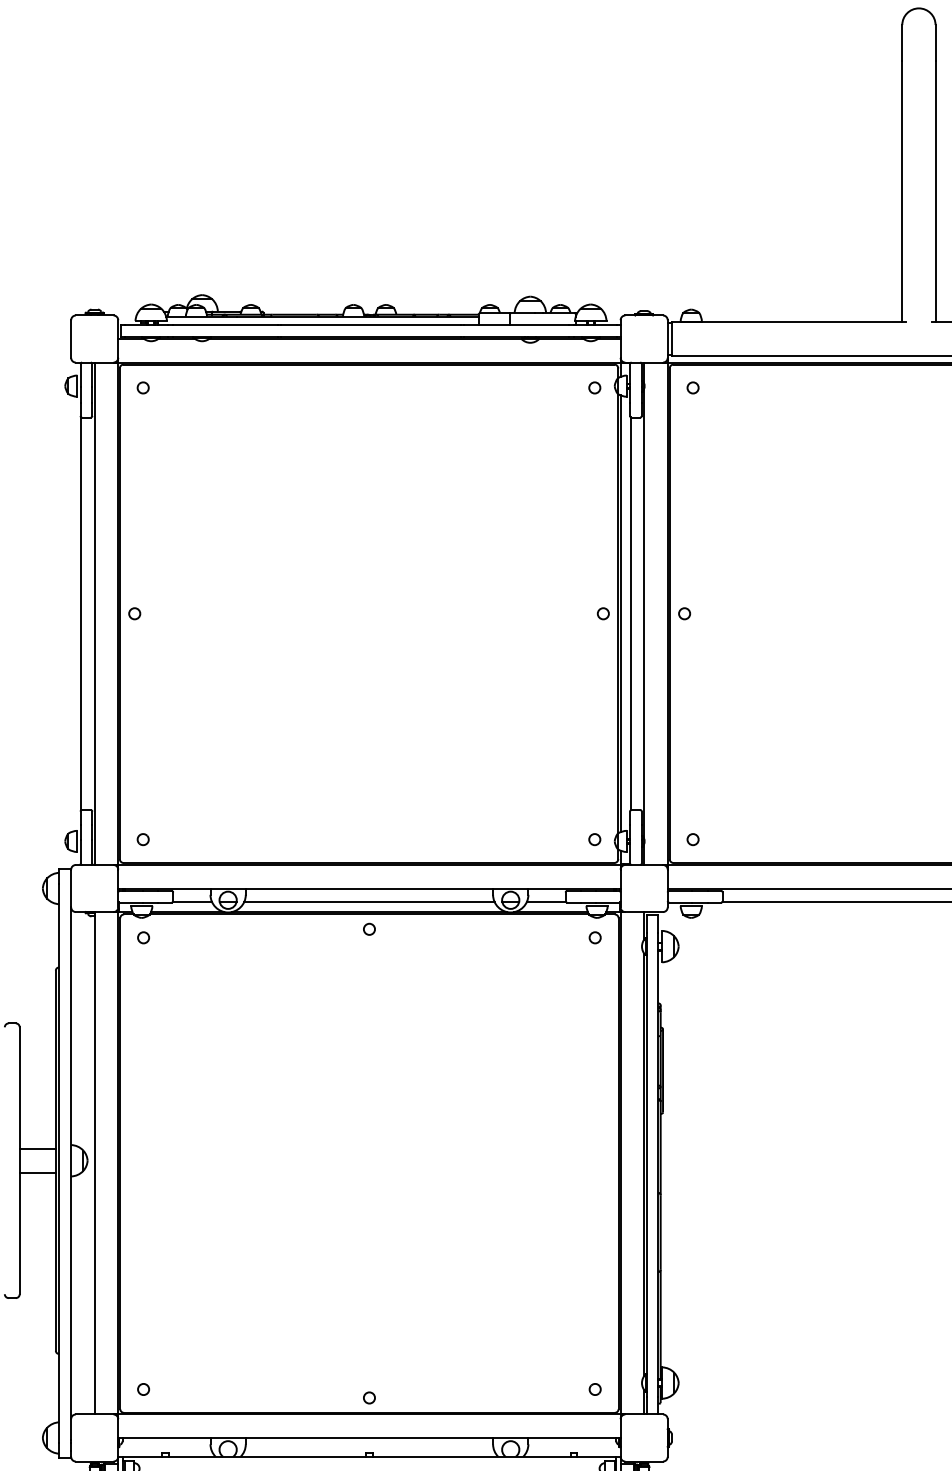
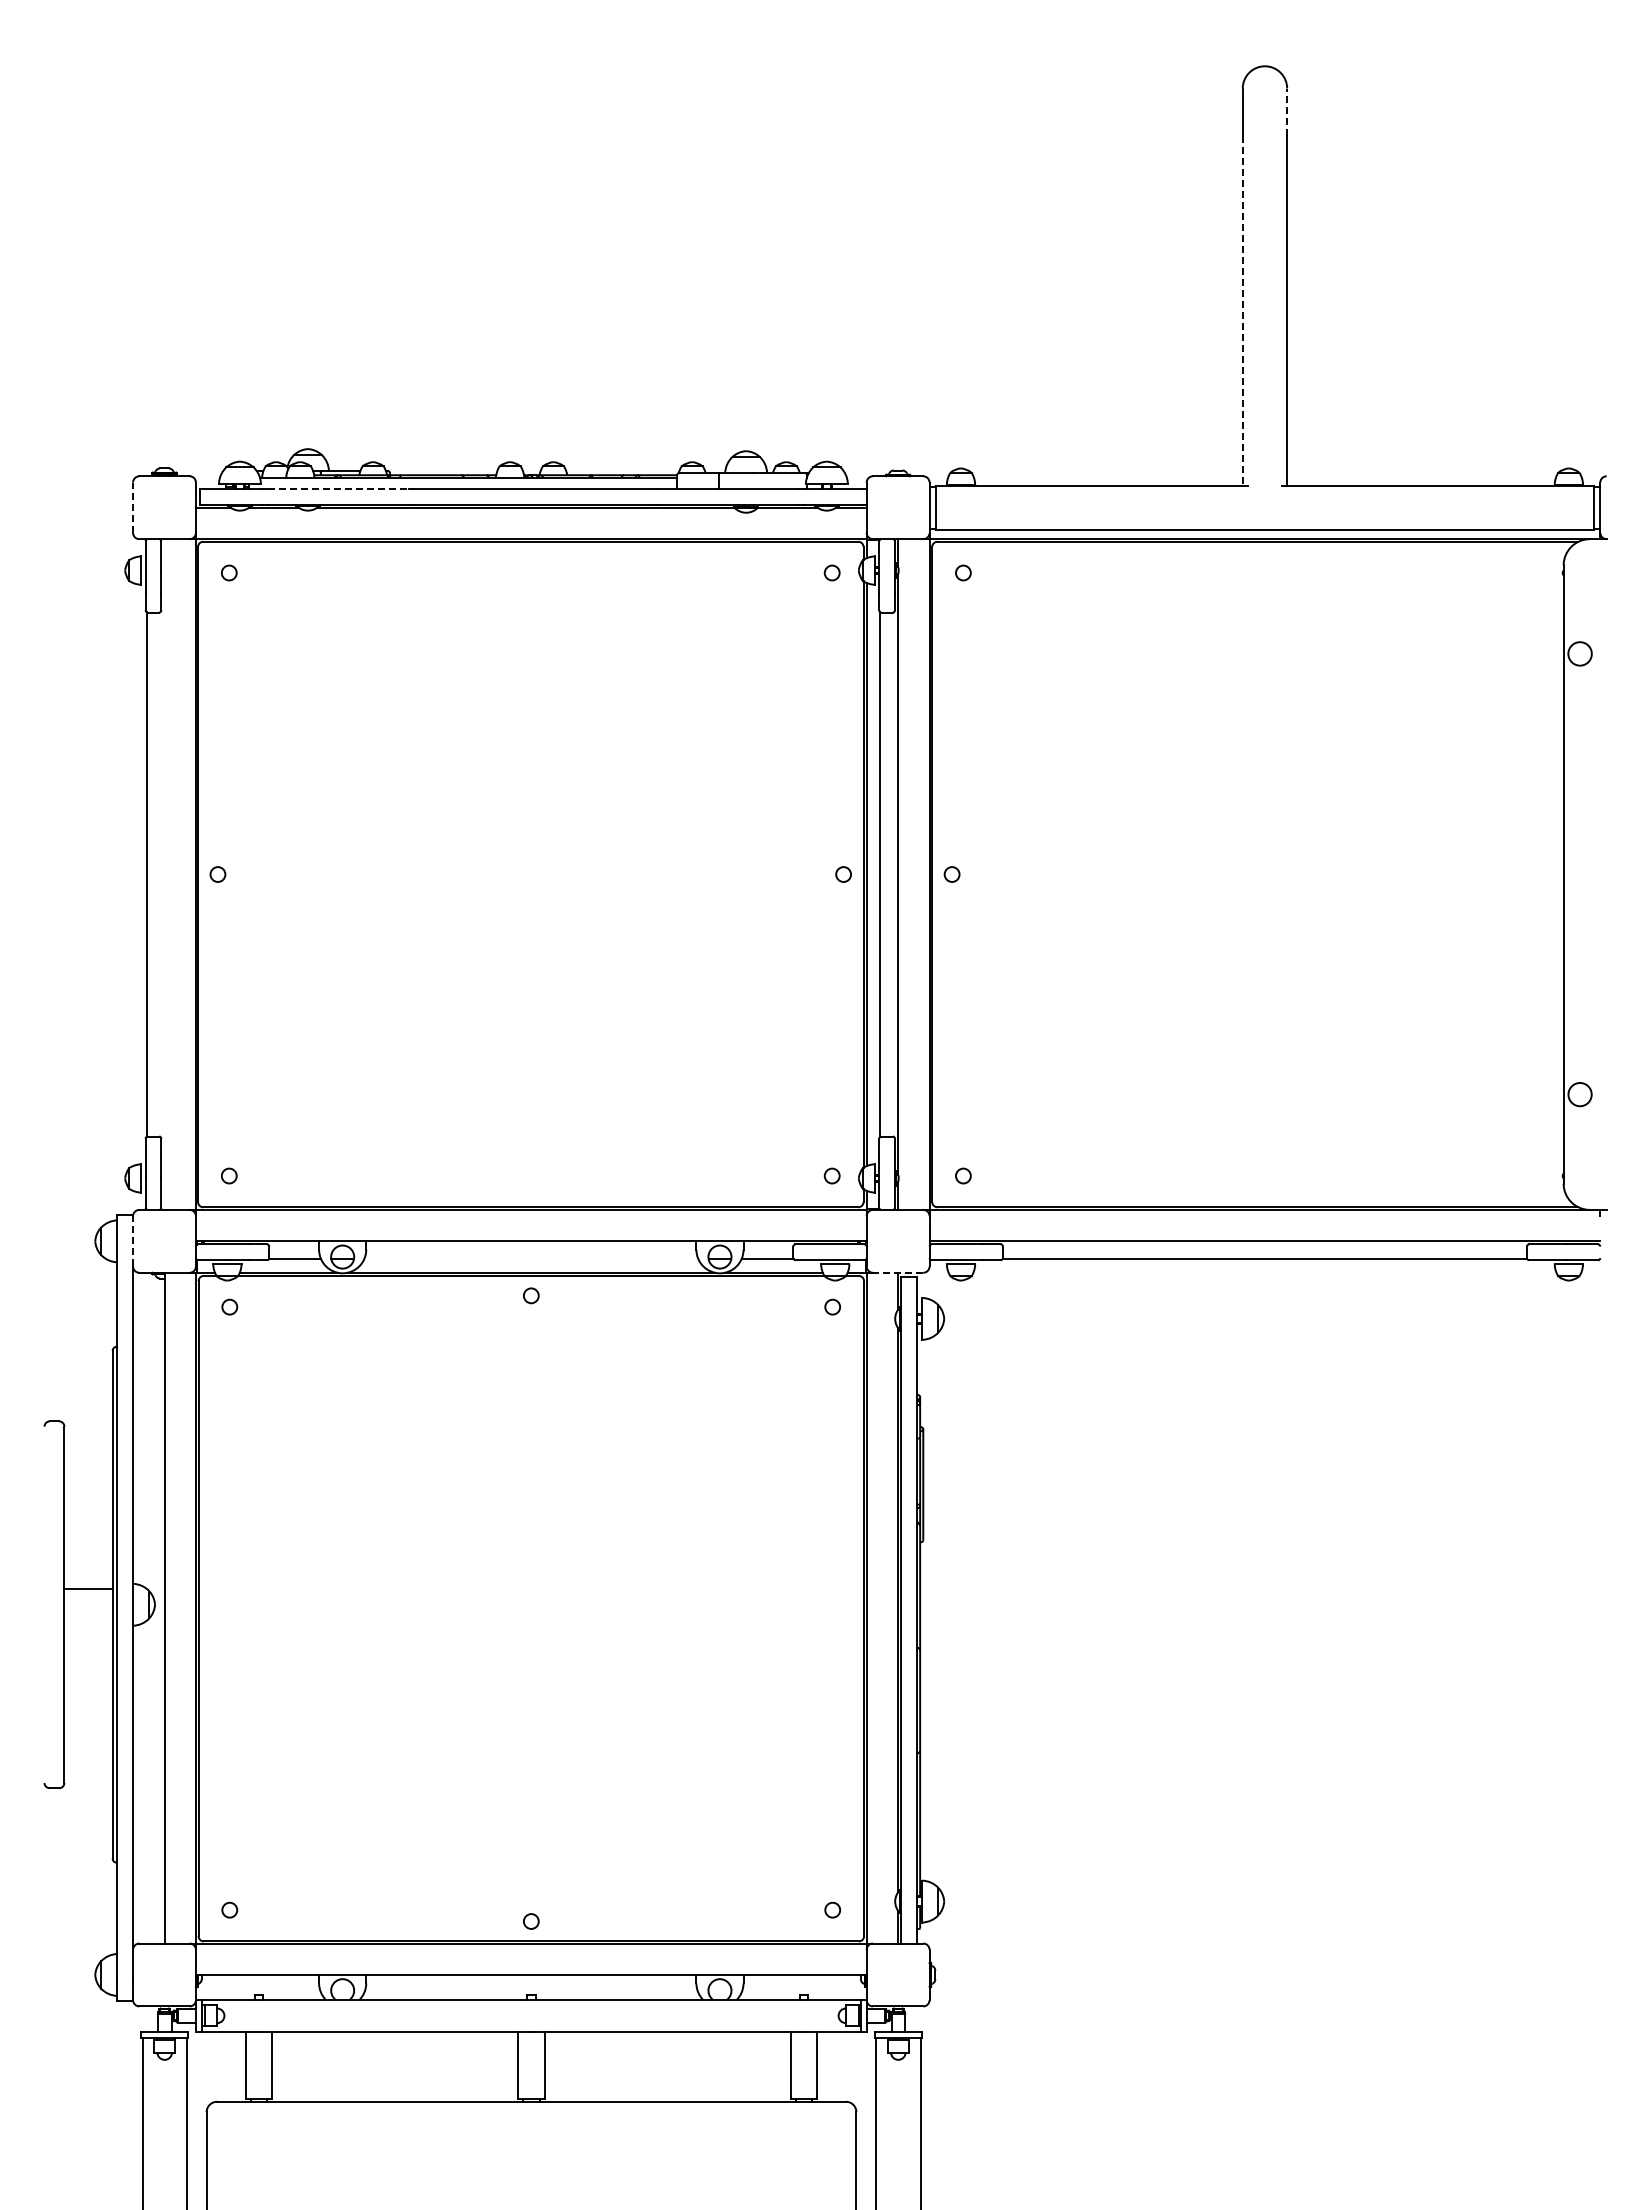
line: (935, 43) -> (1287, 112), solid -> dashed
line: (902, 191) -> (1242, 310), solid -> dashed
line: (225, 324) -> (338, 488), solid -> dashed
line: (71, 338) -> (133, 507), solid -> dashed
line: (94, 613) -> (164, 874), removed
line: (71, 887) -> (133, 1240), solid -> dashed
line: (369, 901) -> (531, 1258), removed
line: (643, 911) -> (897, 1272), solid -> dashed
line: (37, 1172) -> (88, 1620), removed

